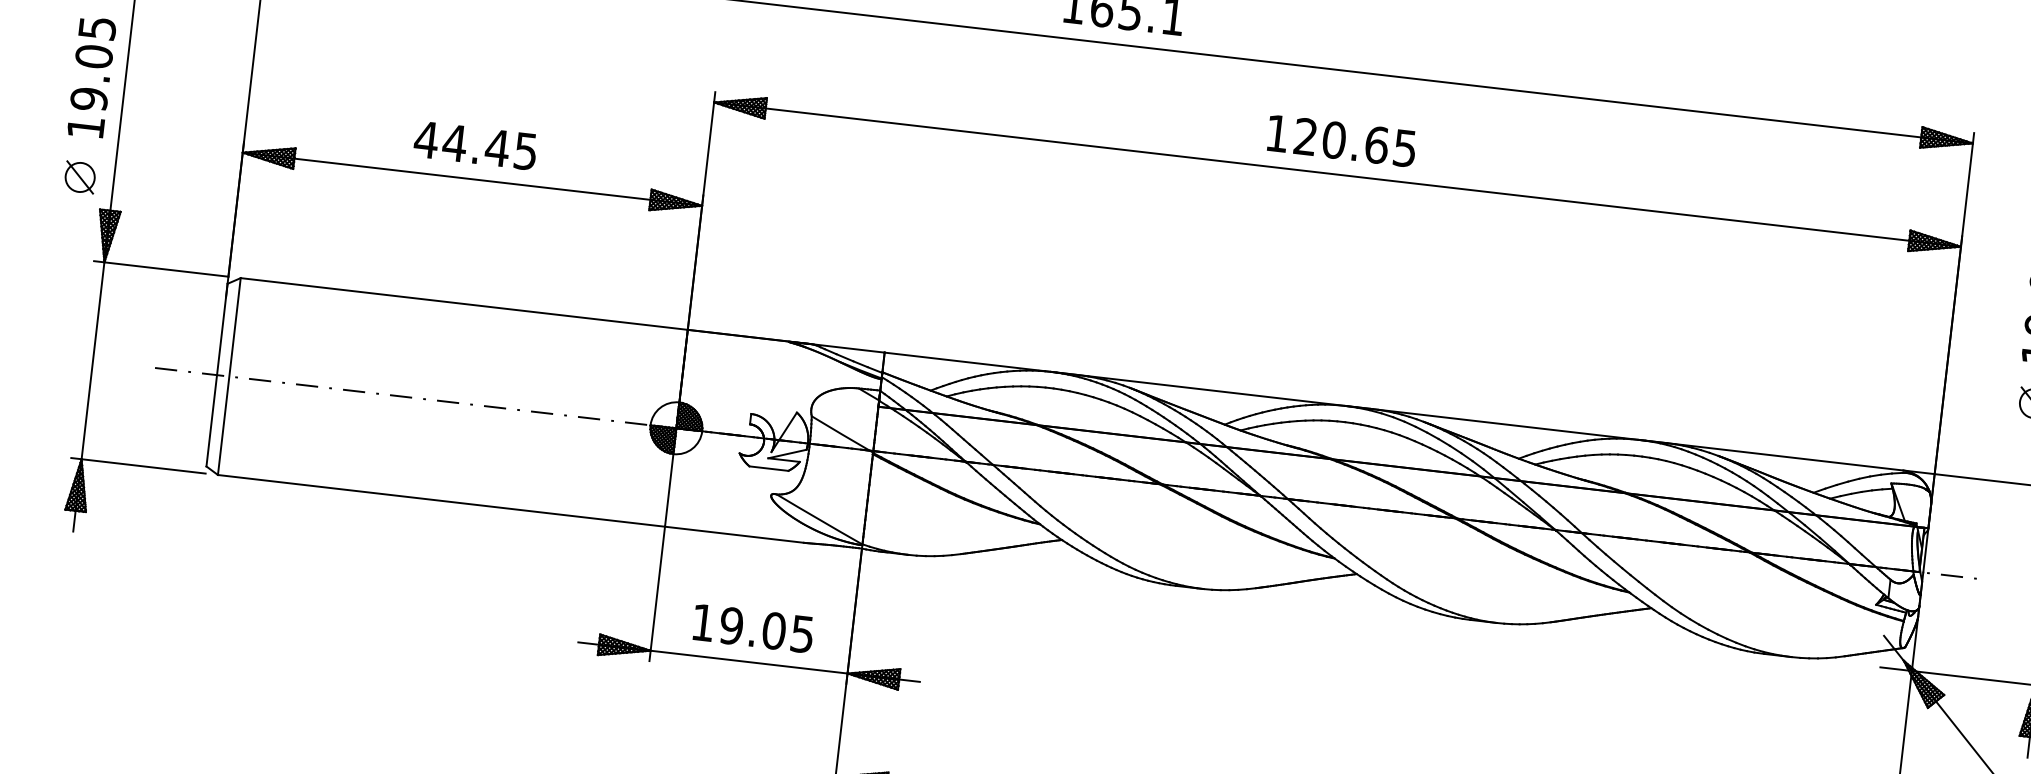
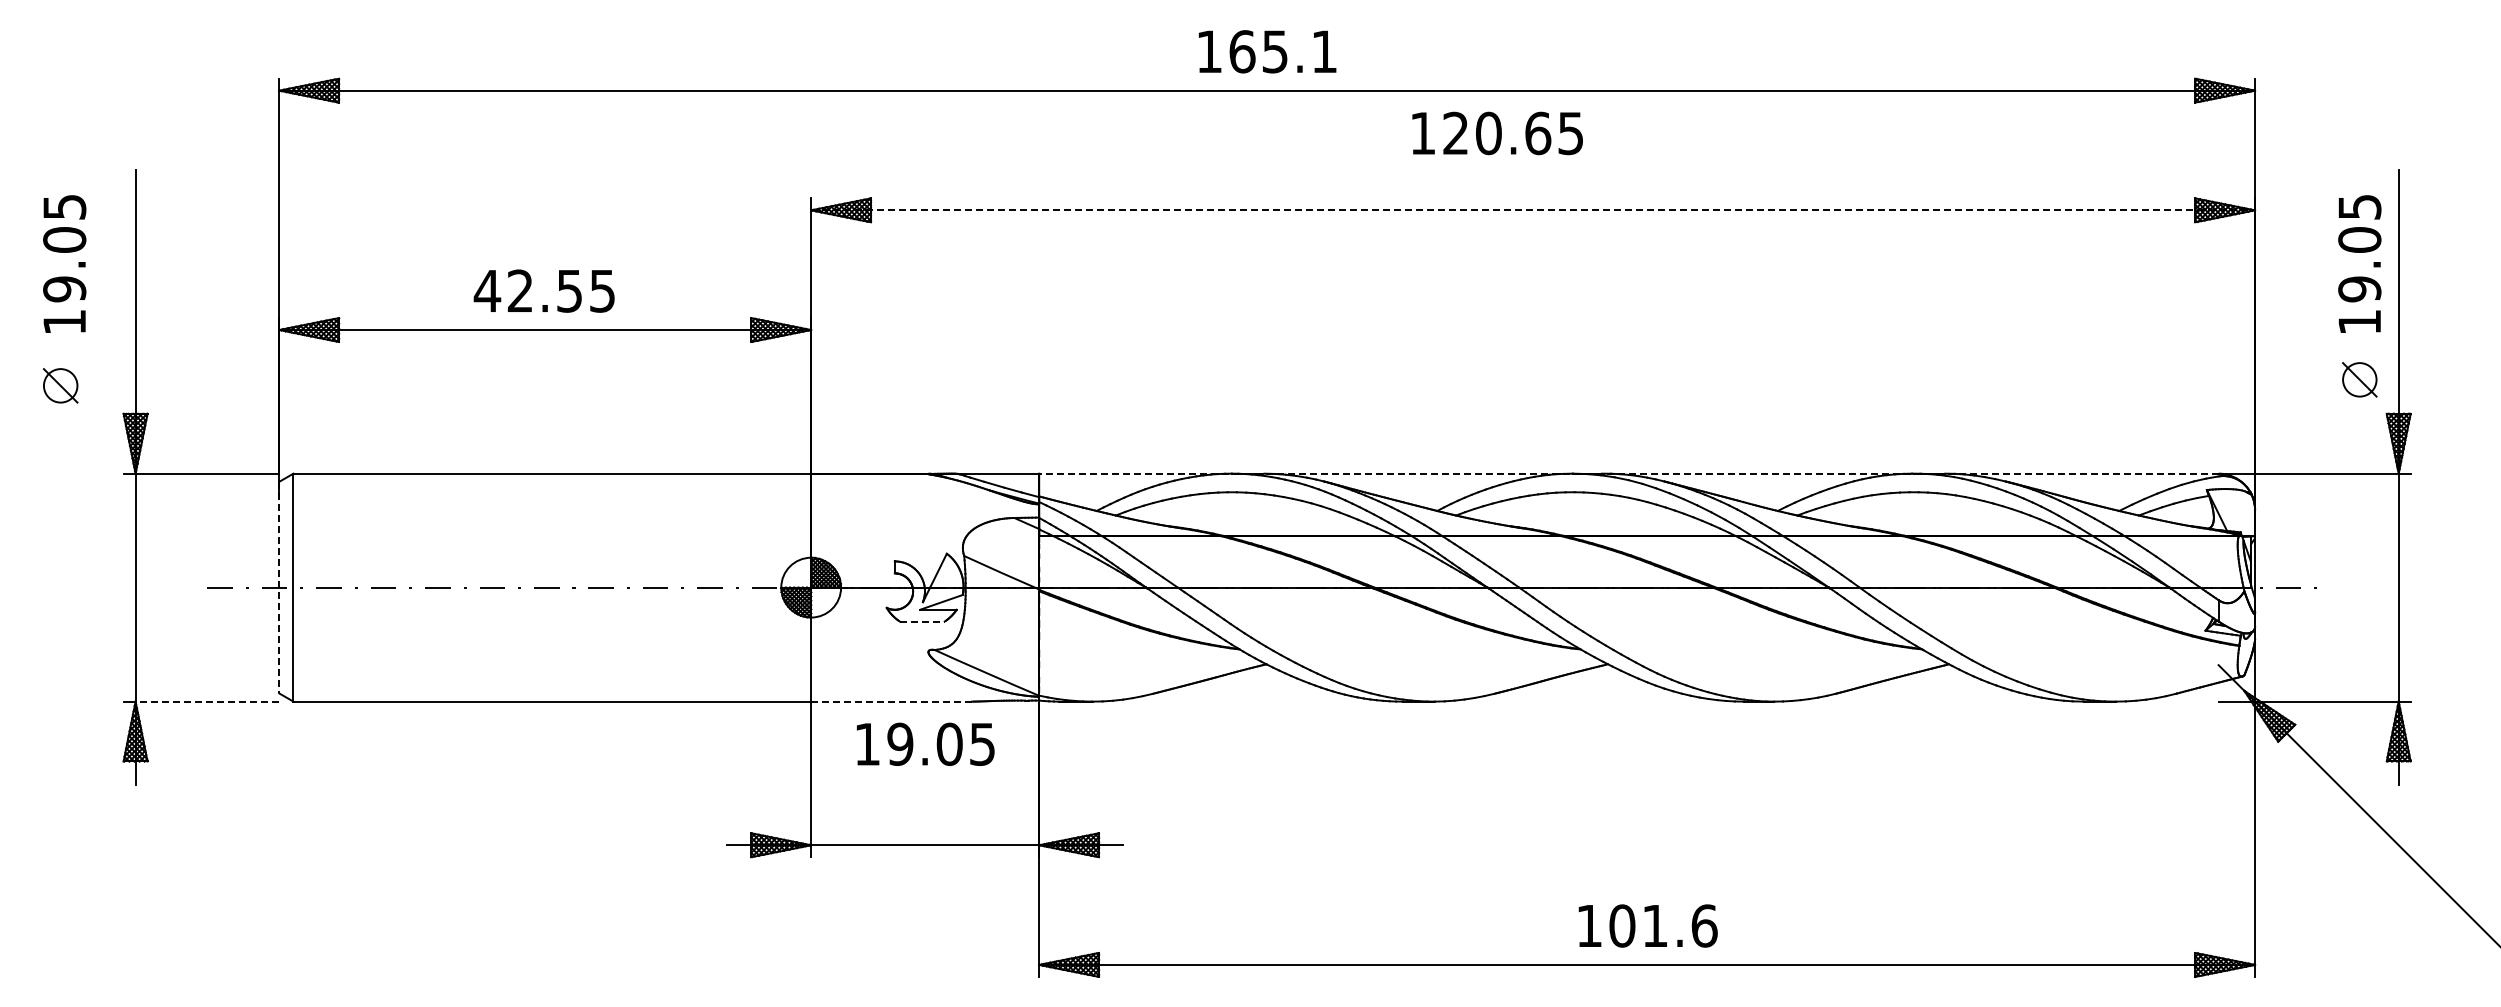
text: (91, 76) -> (64, 263), moved
text: (1341, 141) -> (1497, 133), moved
text: (475, 145) -> (544, 290), 44.45 -> 42.55
line: (1337, 174) -> (1533, 210), solid -> dashed
part: (80, 177) -> (60, 385), moved
line: (217, 375) -> (279, 587), solid -> dashed
line: (1393, 411) -> (1628, 473), solid -> dashed
line: (143, 466) -> (207, 701), solid -> dashed
line: (769, 468) -> (922, 621), solid -> dashed
line: (734, 534) -> (891, 701), solid -> dashed
text: (753, 627) -> (925, 743), moved

